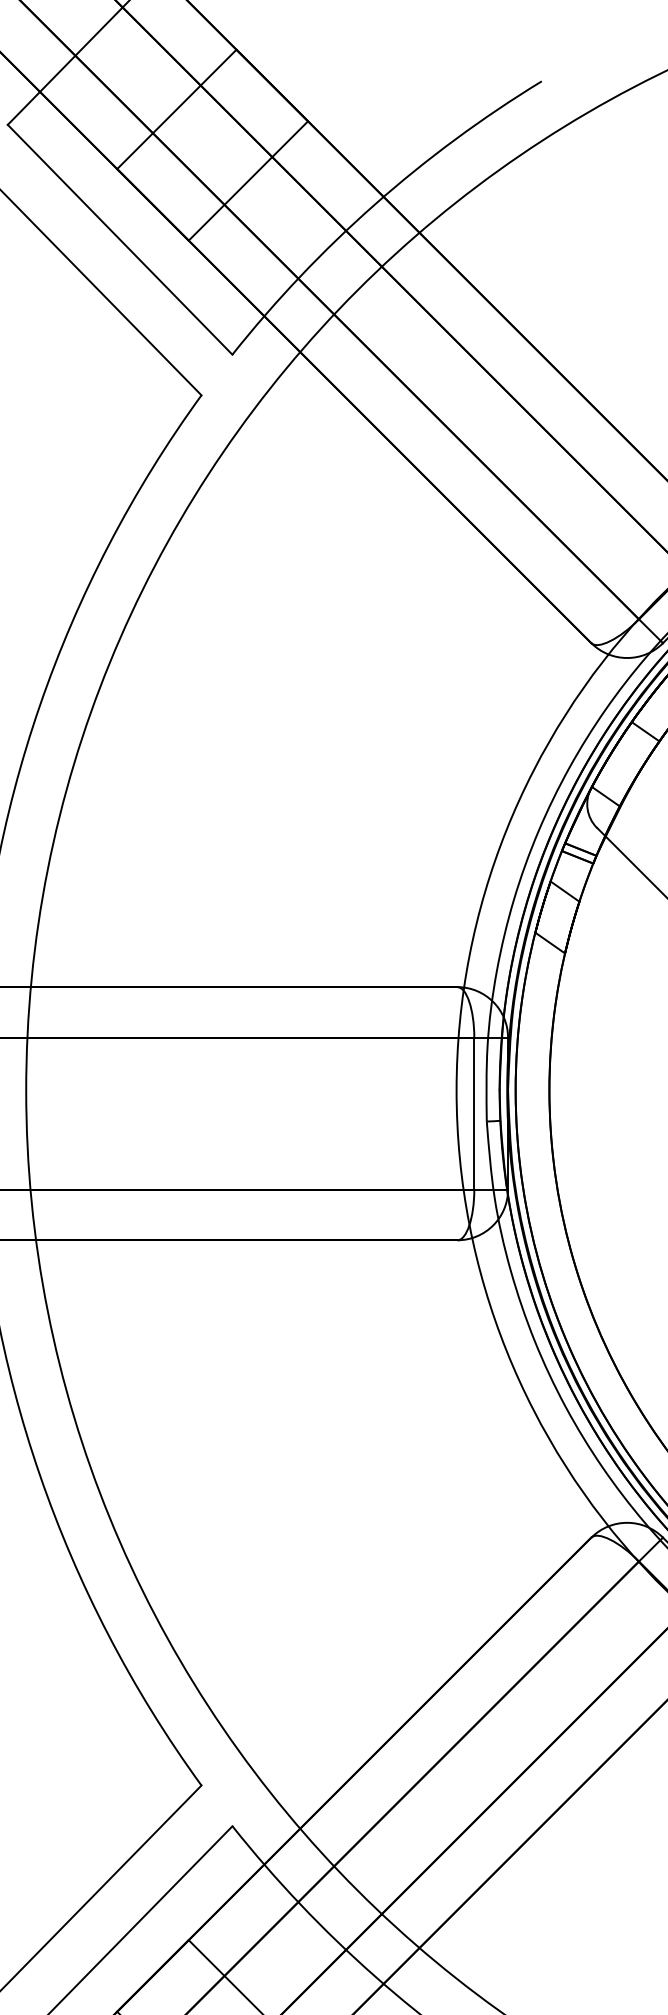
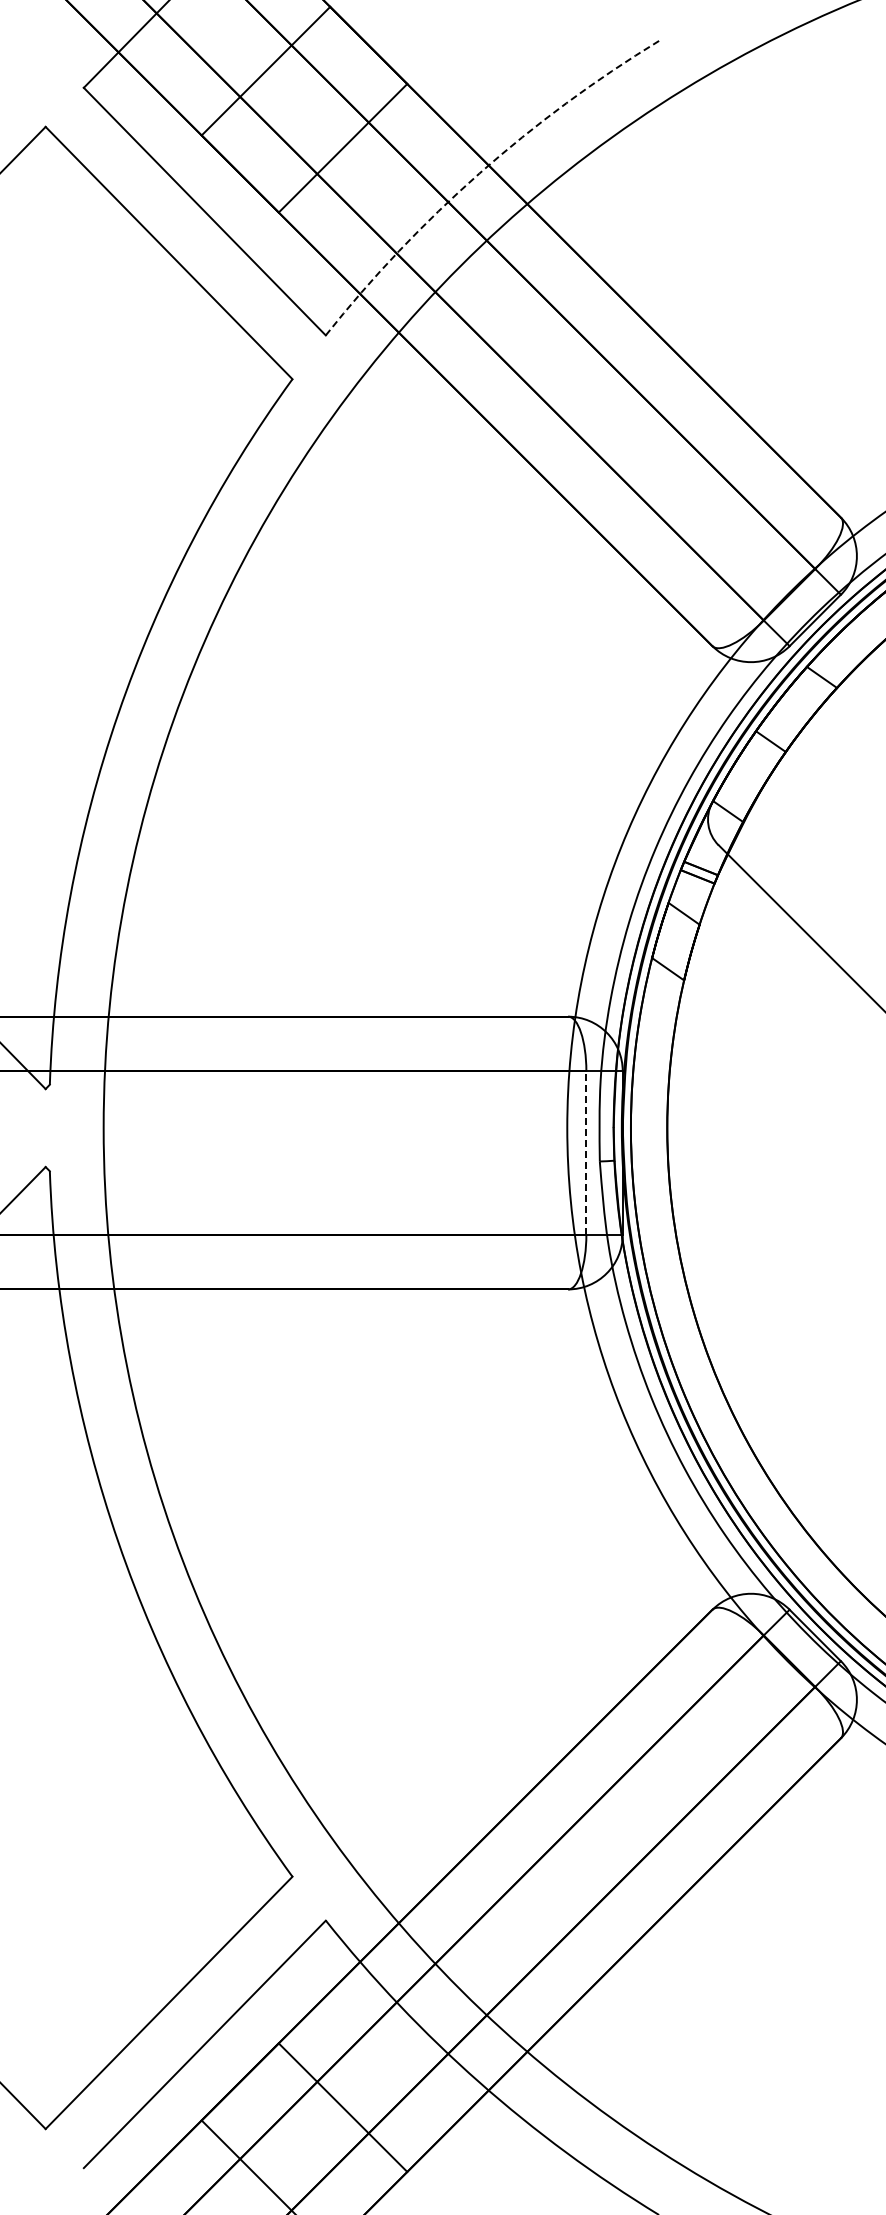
arc: (375, 204) -> (479, 173), solid -> dashed
line: (474, 1114) -> (586, 1153), solid -> dashed

